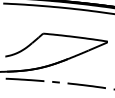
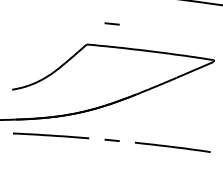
line: (55, 23) -> (111, 24), added

